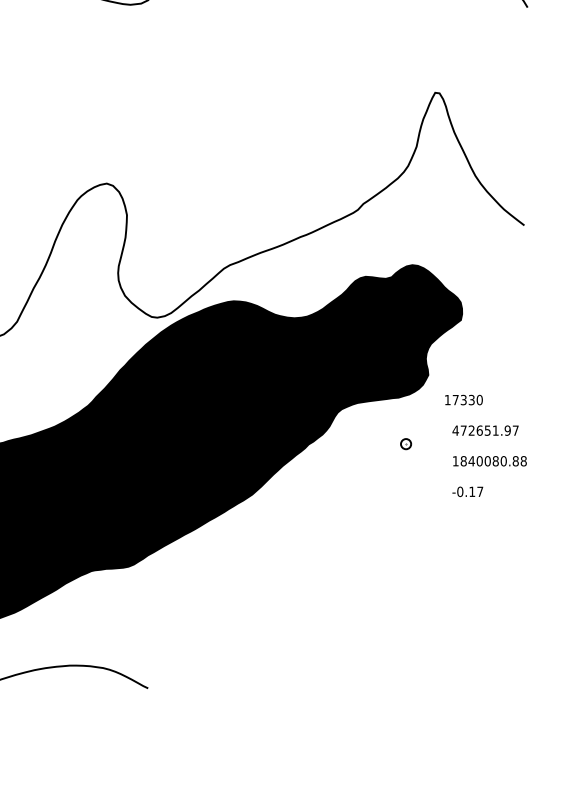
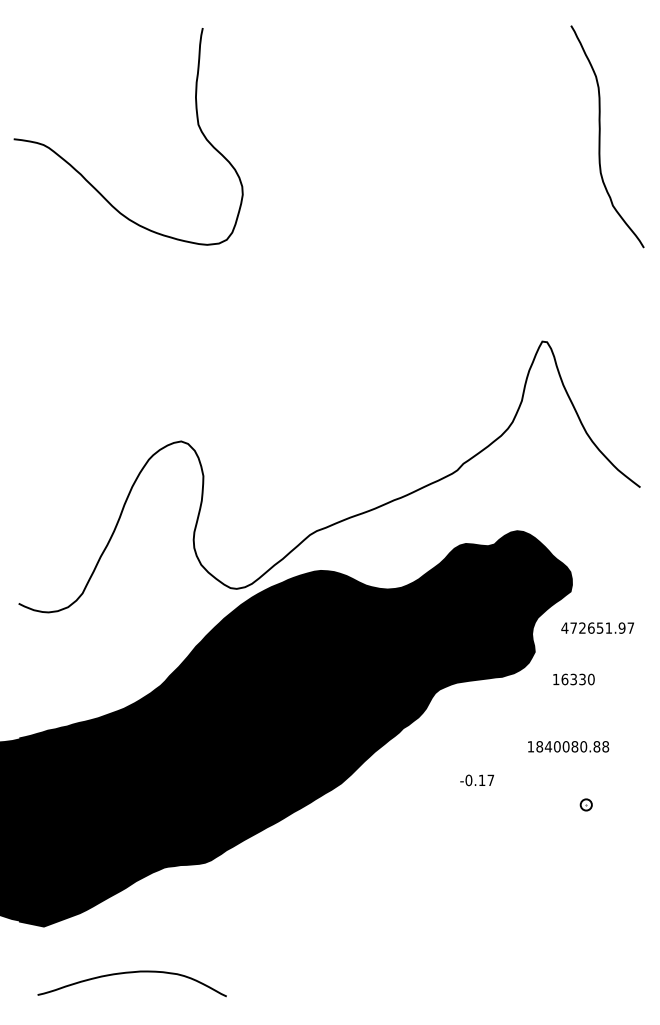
text: (455, 400) -> (564, 679), 17330 -> 16330
text: (485, 430) -> (597, 627), moved
part: (405, 443) -> (585, 804), moved
text: (489, 461) -> (568, 746), moved
text: (468, 491) -> (477, 780), moved

